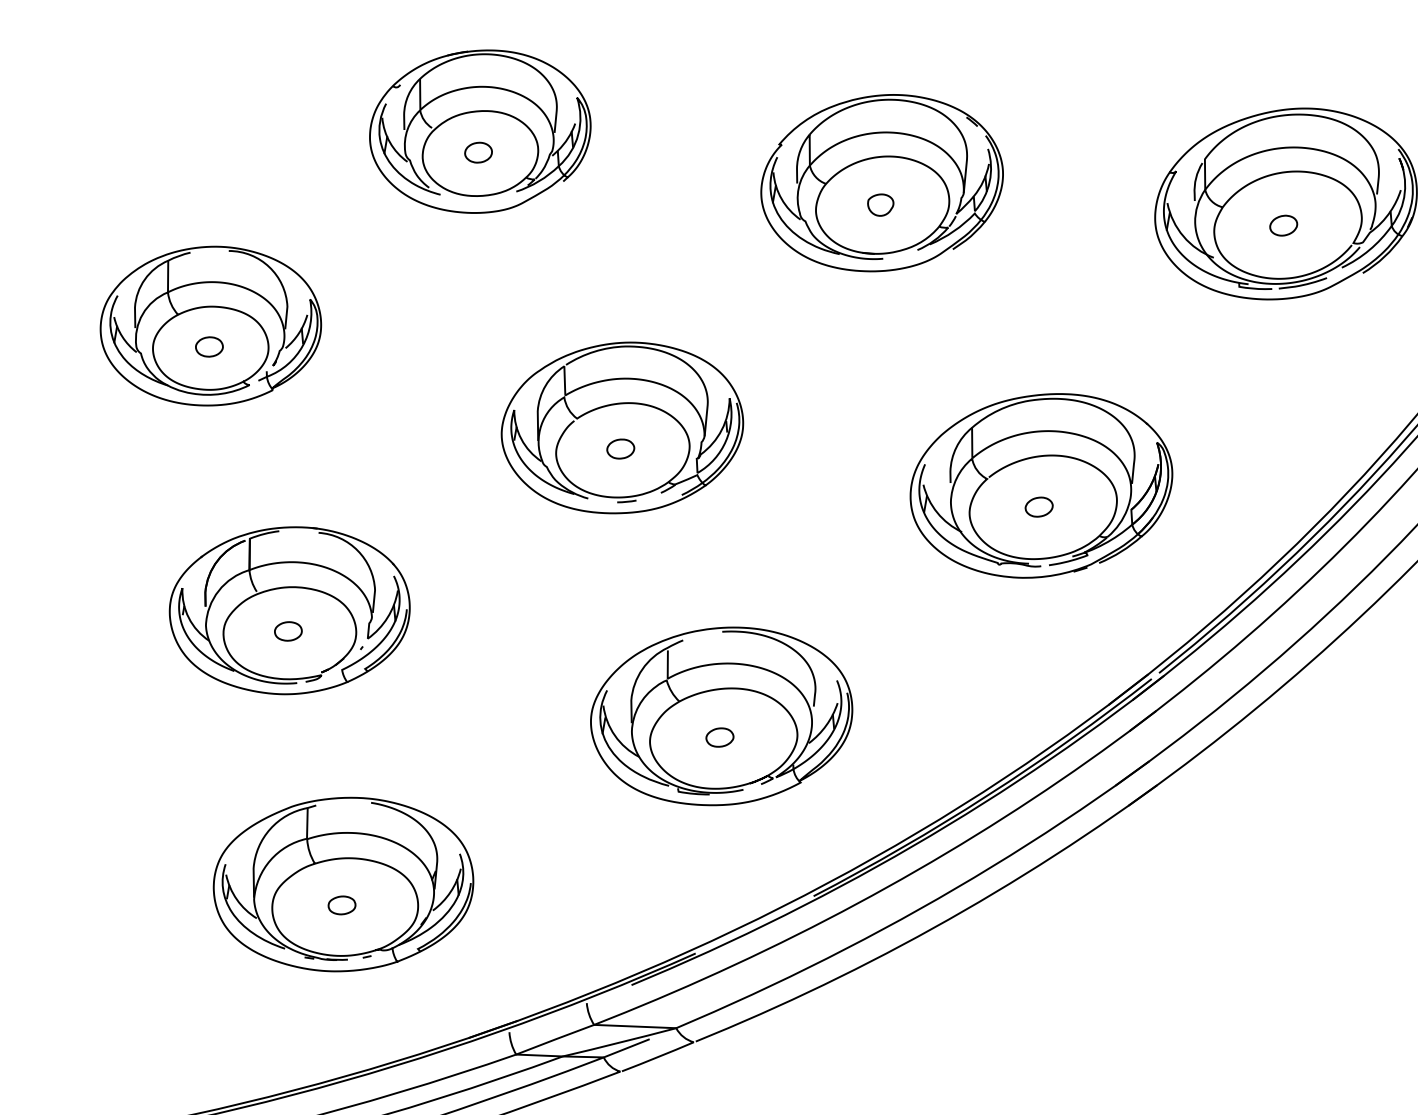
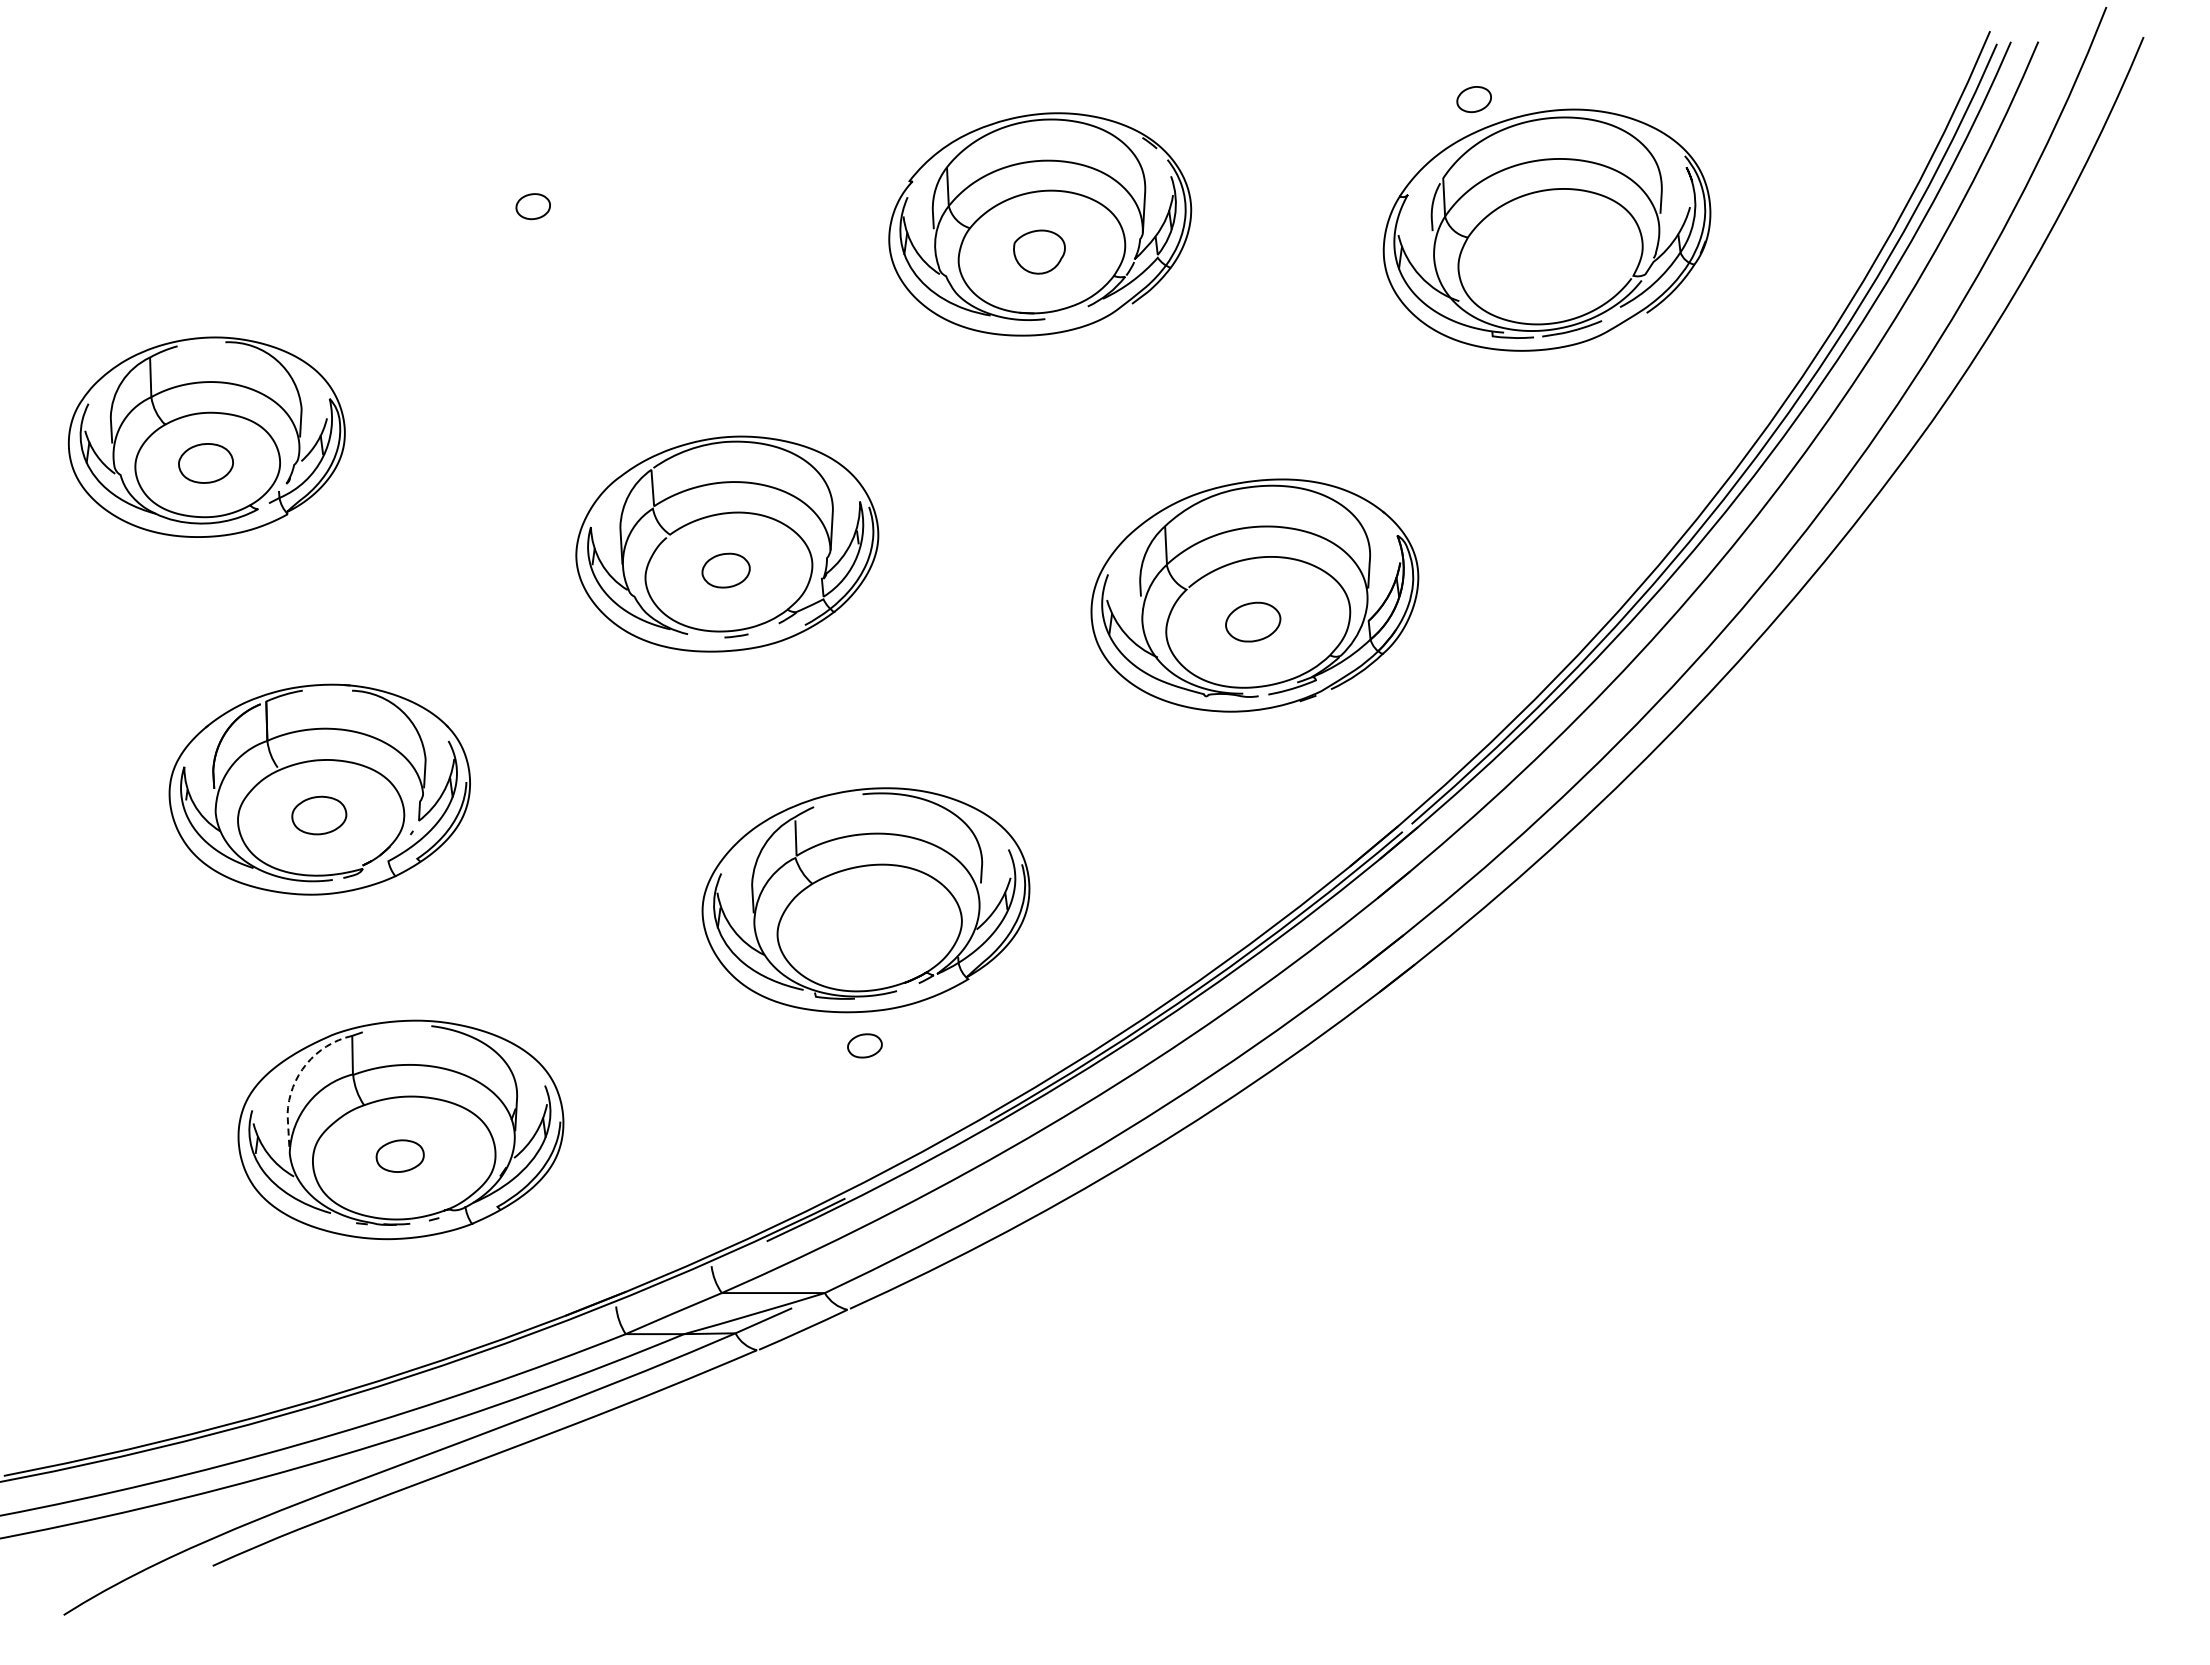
part: (480, 131) -> (534, 180), removed
part: (880, 204) -> (1039, 251), size x1.6
part: (1283, 225) -> (1473, 99), moved
part: (209, 346) -> (205, 463), size x1.6
part: (620, 448) -> (726, 570), size x1.4
part: (1038, 507) -> (1252, 622), size x1.6
part: (287, 631) -> (318, 815), size x1.6
part: (719, 737) -> (864, 1045), moved
line: (262, 839) -> (297, 1077), solid -> dashed
part: (341, 904) -> (399, 1155), size x1.4

